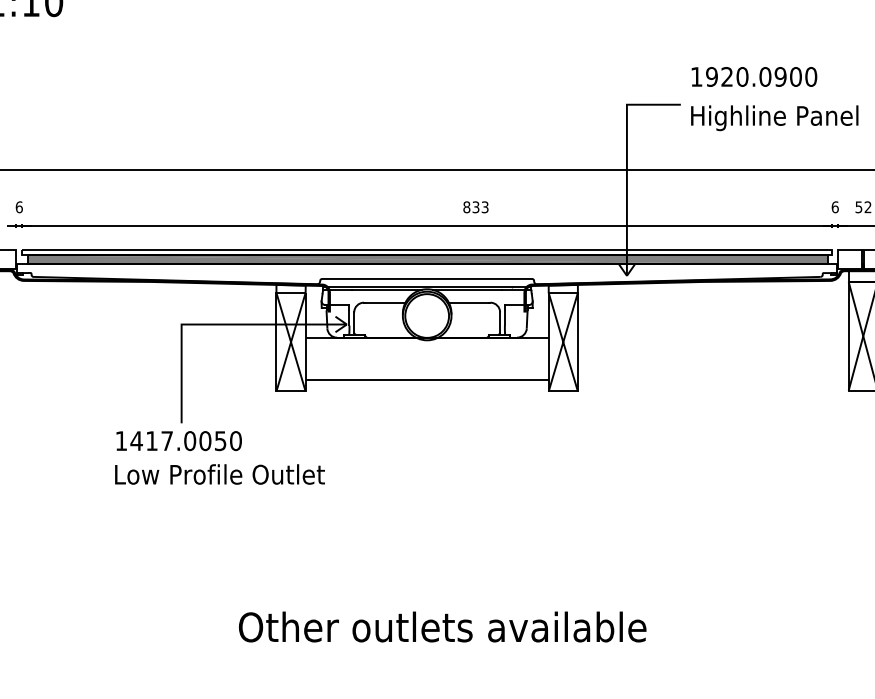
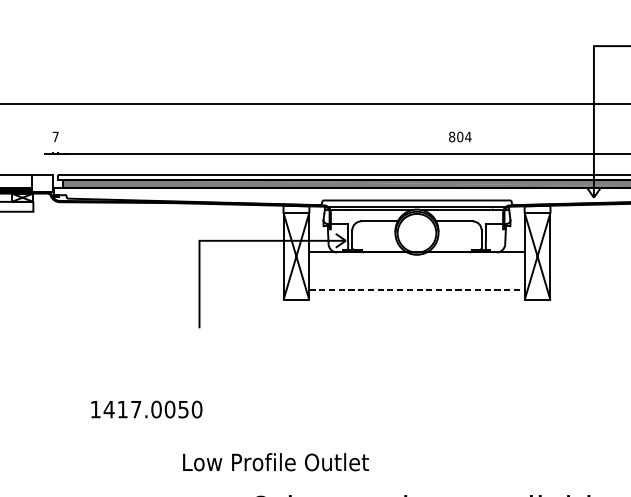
text: (18, 207) -> (55, 137), 6 -> 7
text: (480, 207) -> (464, 137), 833 -> 804
line: (427, 380) -> (417, 290), solid -> dashed
text: (178, 441) -> (146, 409), moved
text: (219, 474) -> (275, 462), moved

